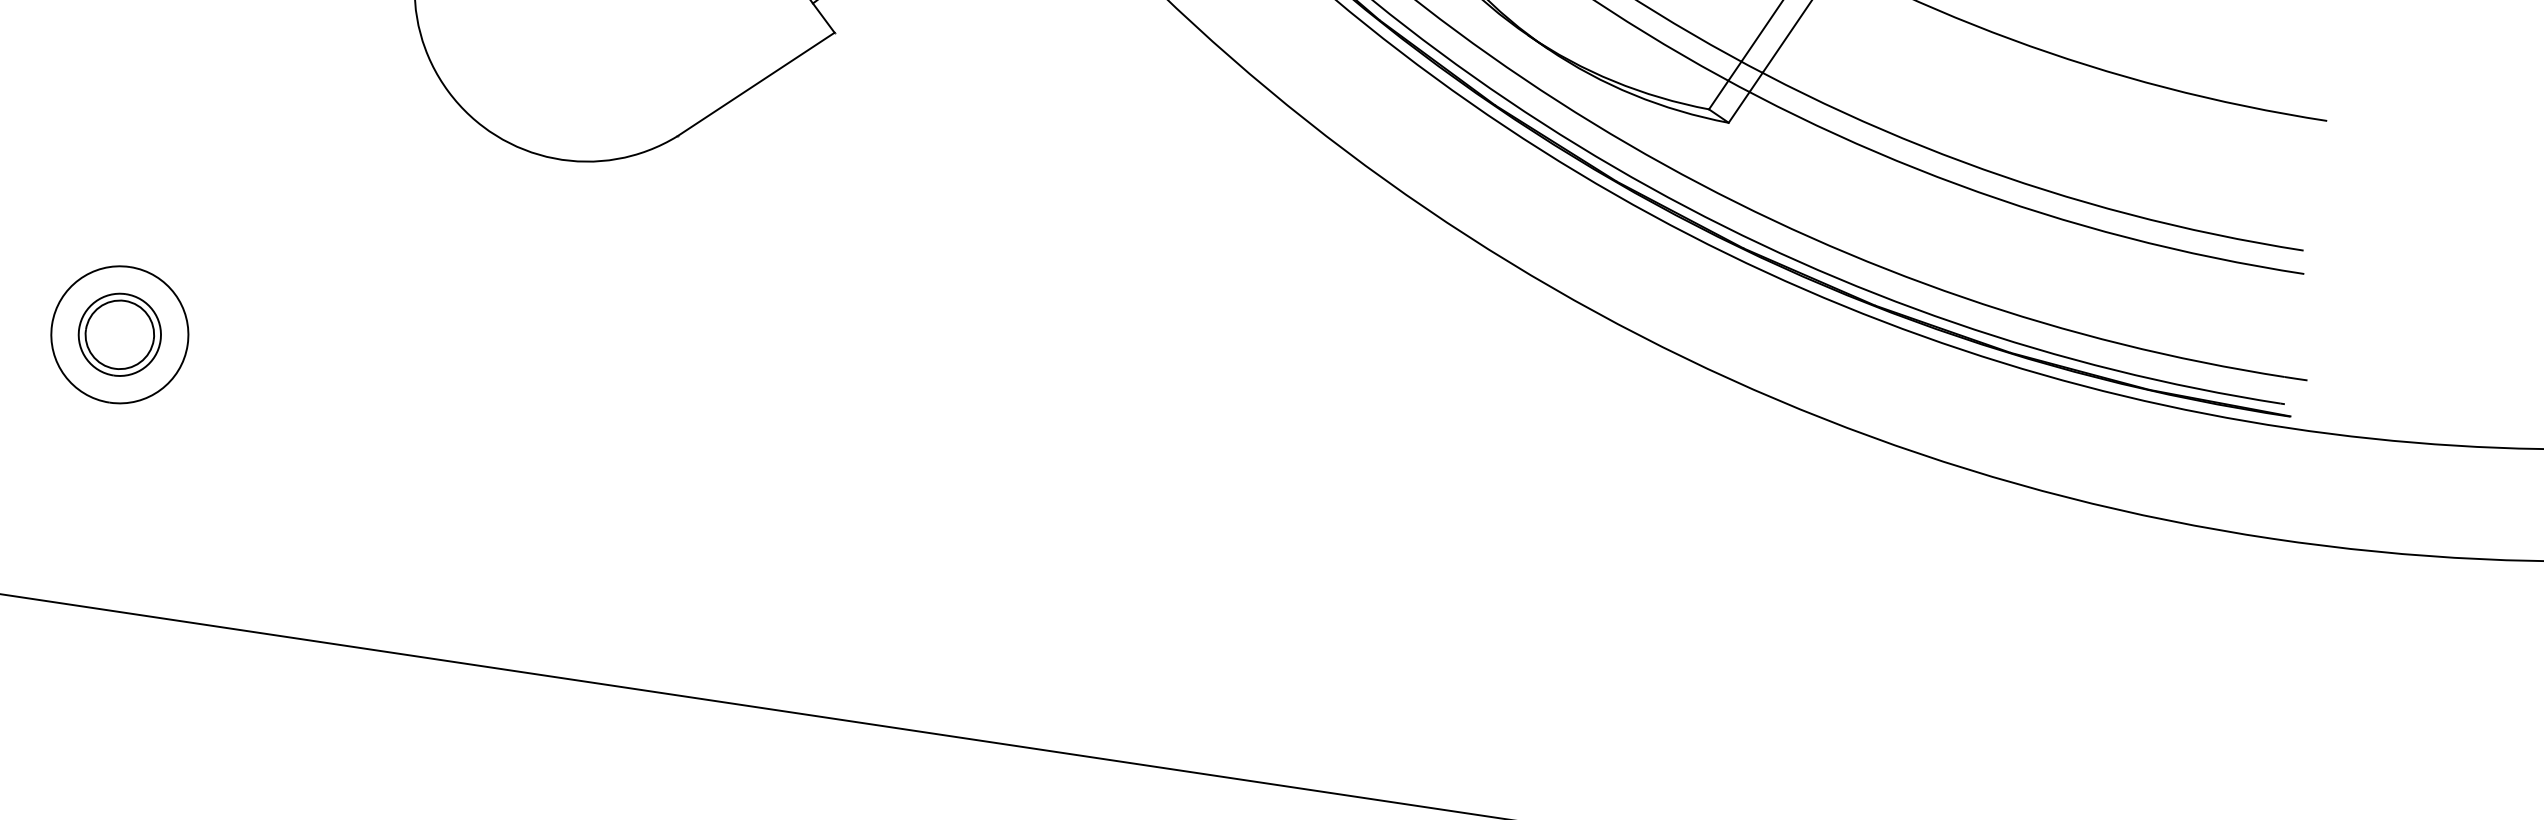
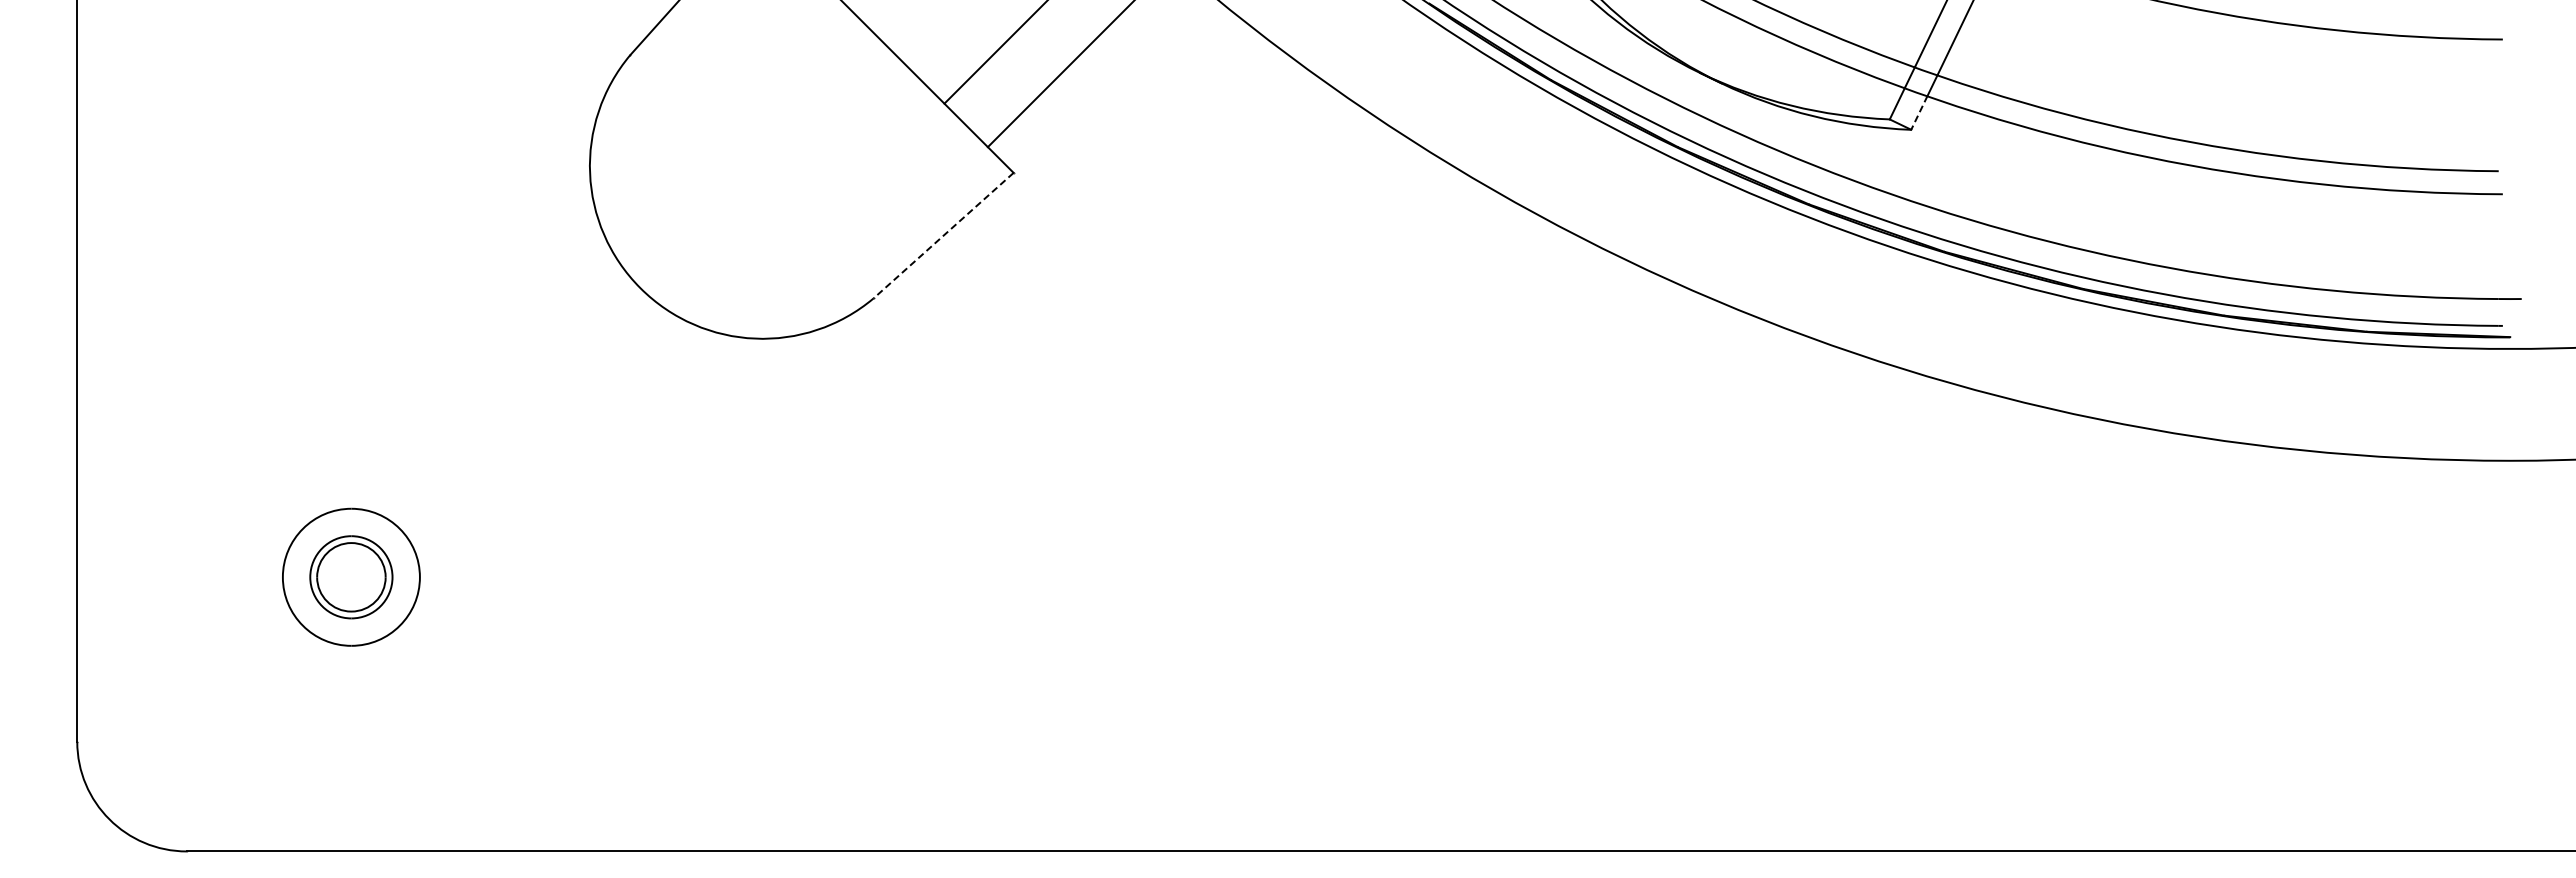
line: (755, 84) -> (943, 235), solid -> dashed
line: (1739, 106) -> (1919, 112), solid -> dashed

